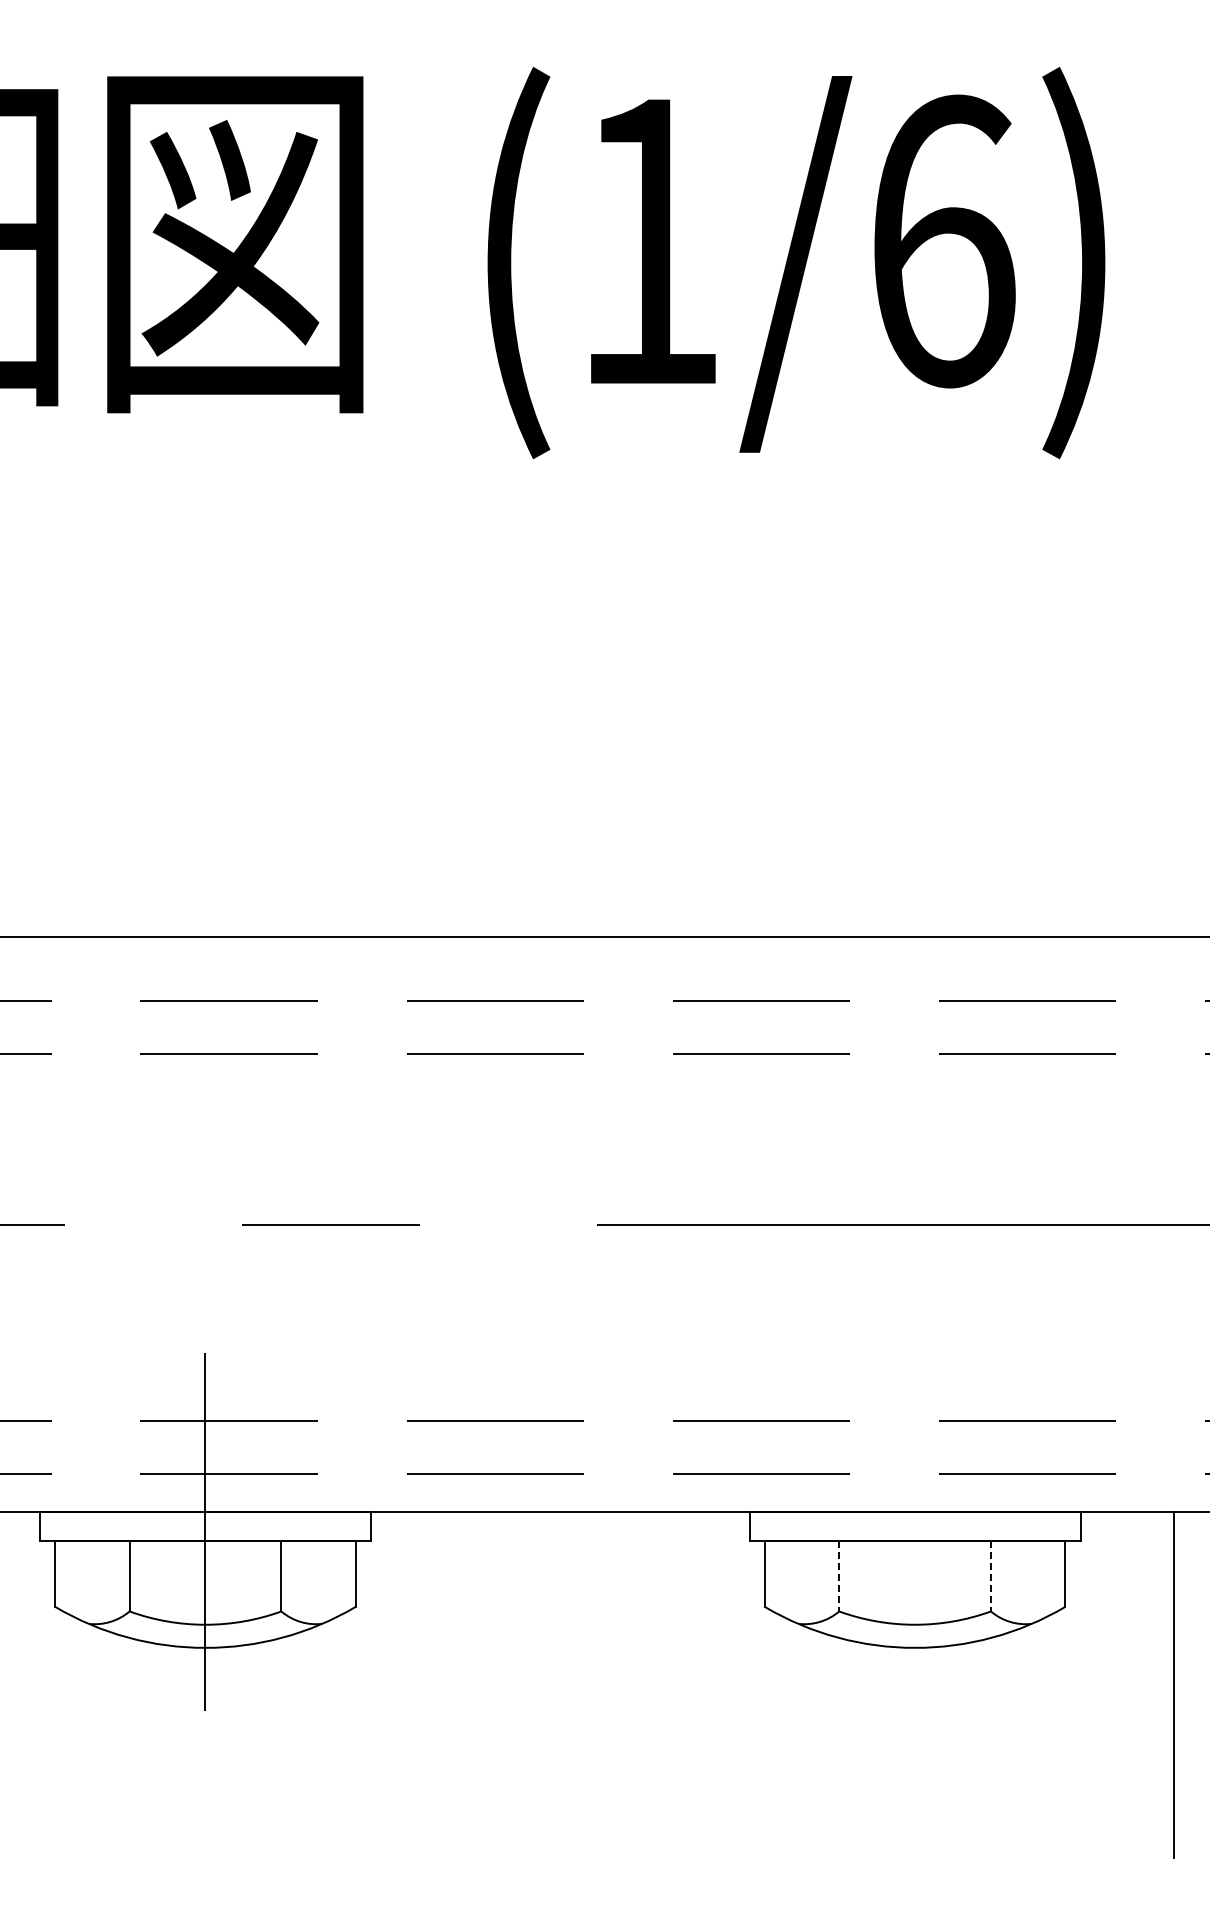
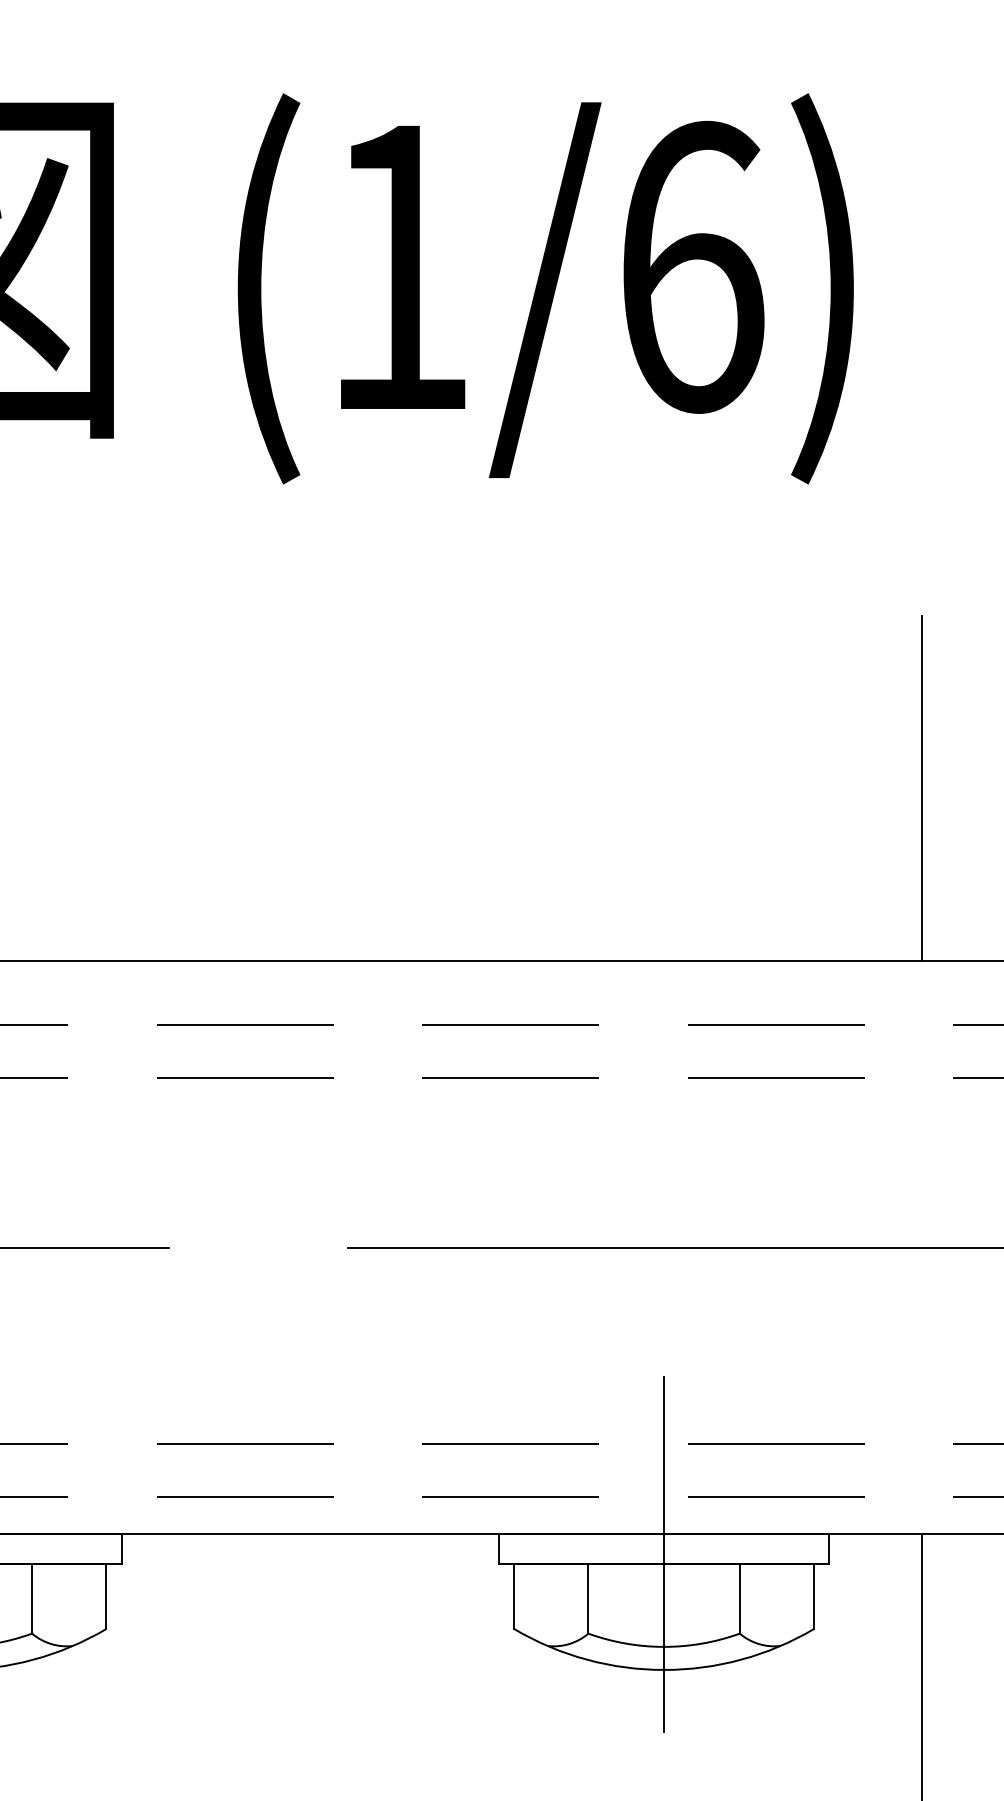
line: (1173, 764) -> (921, 788), added
line: (915, 1532) -> (664, 1554), added
line: (839, 1576) -> (588, 1598), dashed -> solid
line: (990, 1576) -> (739, 1598), dashed -> solid

